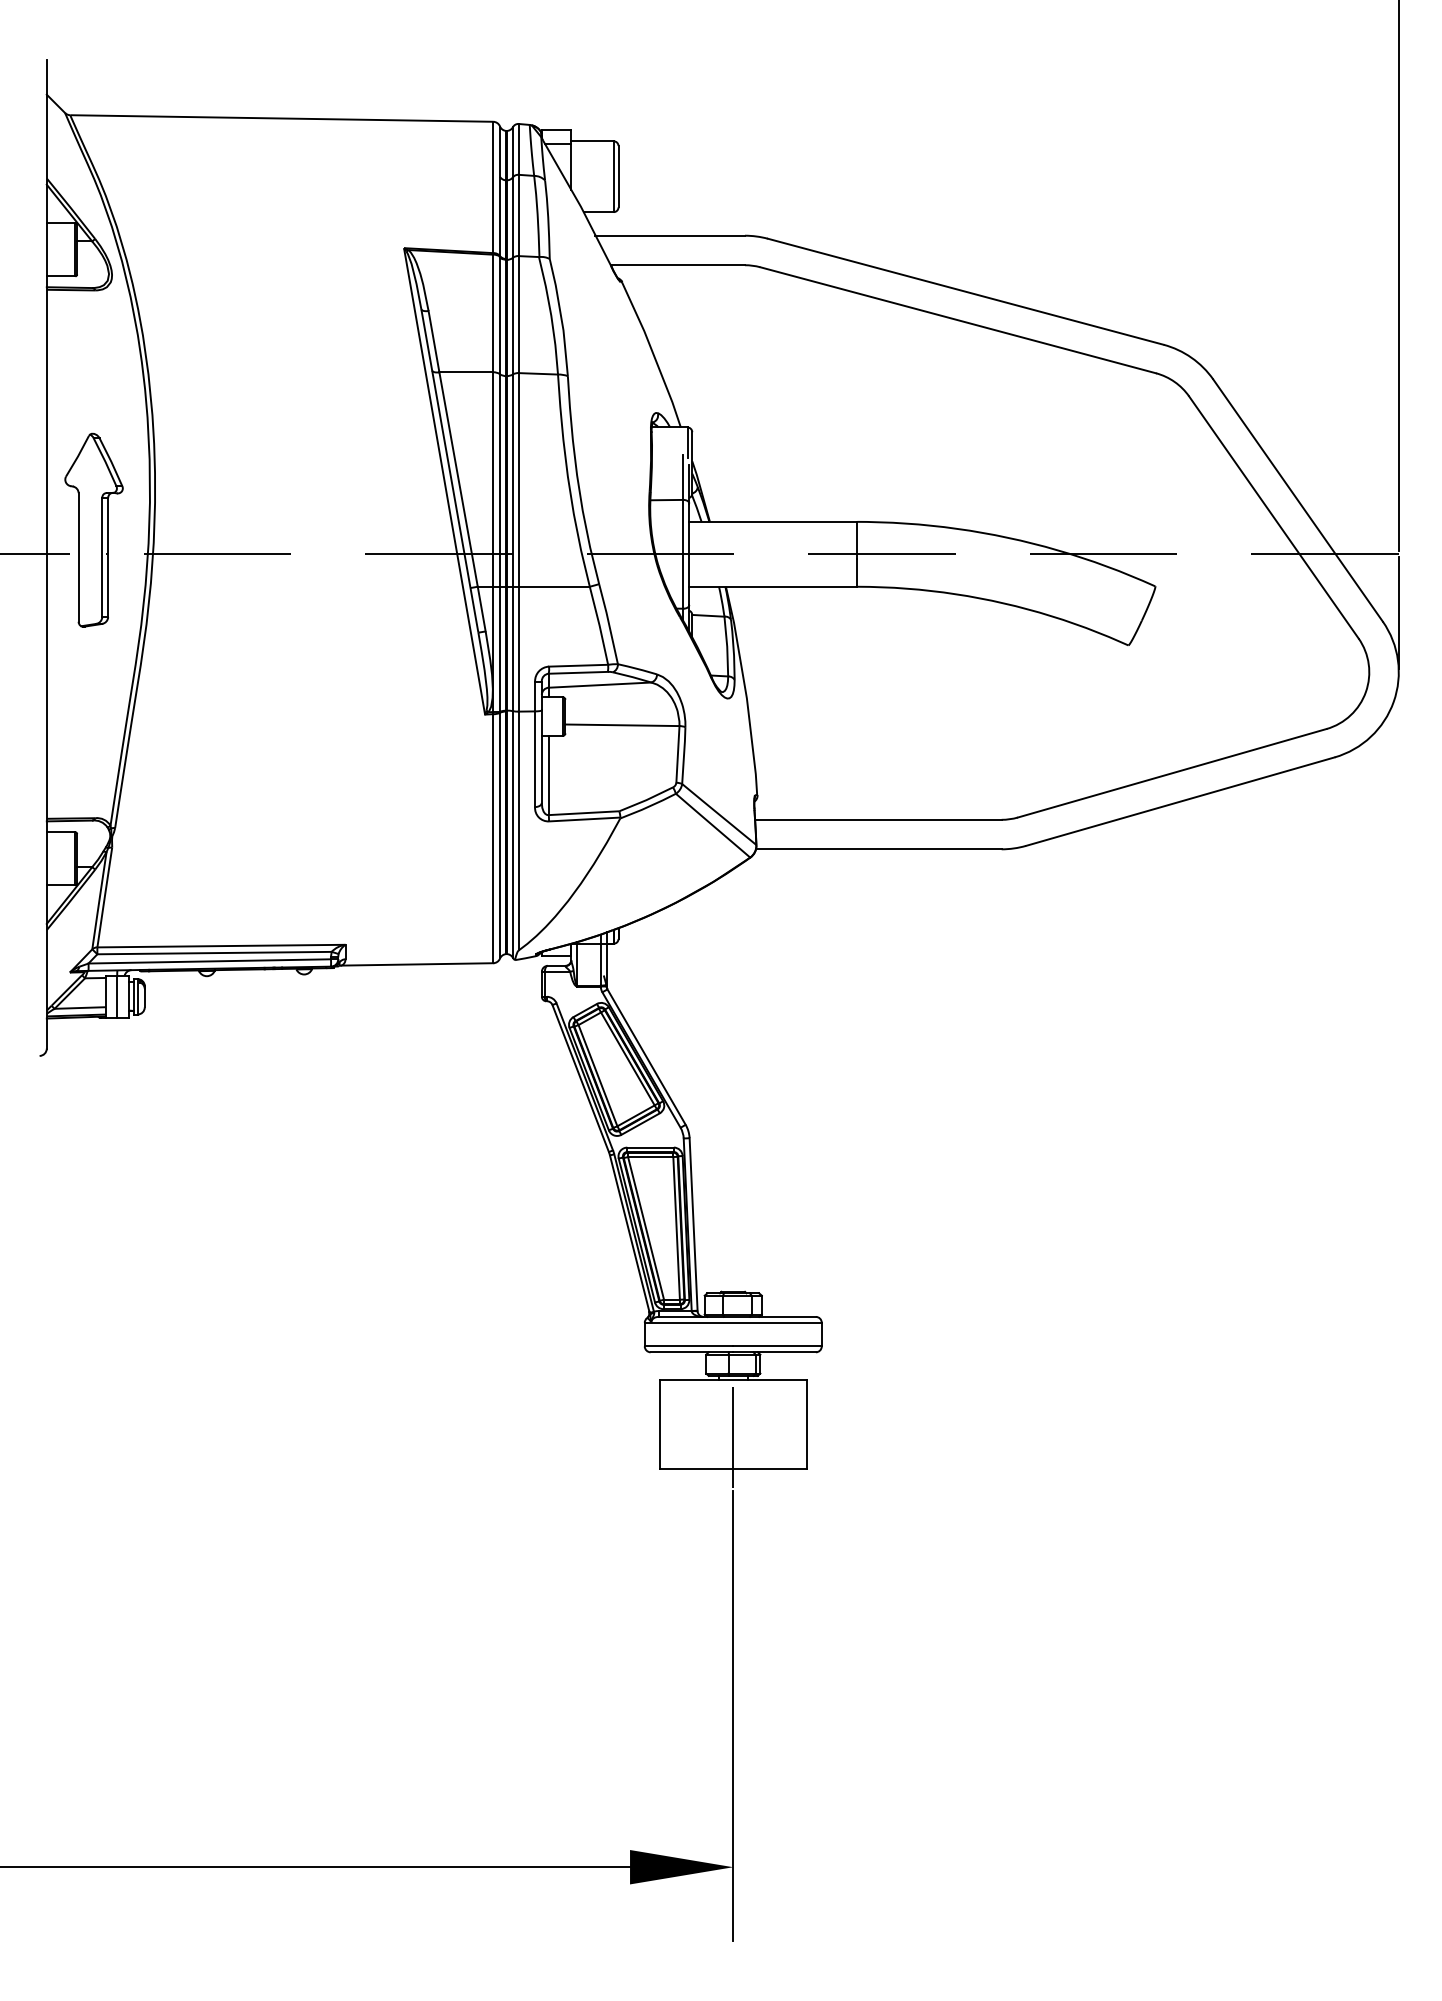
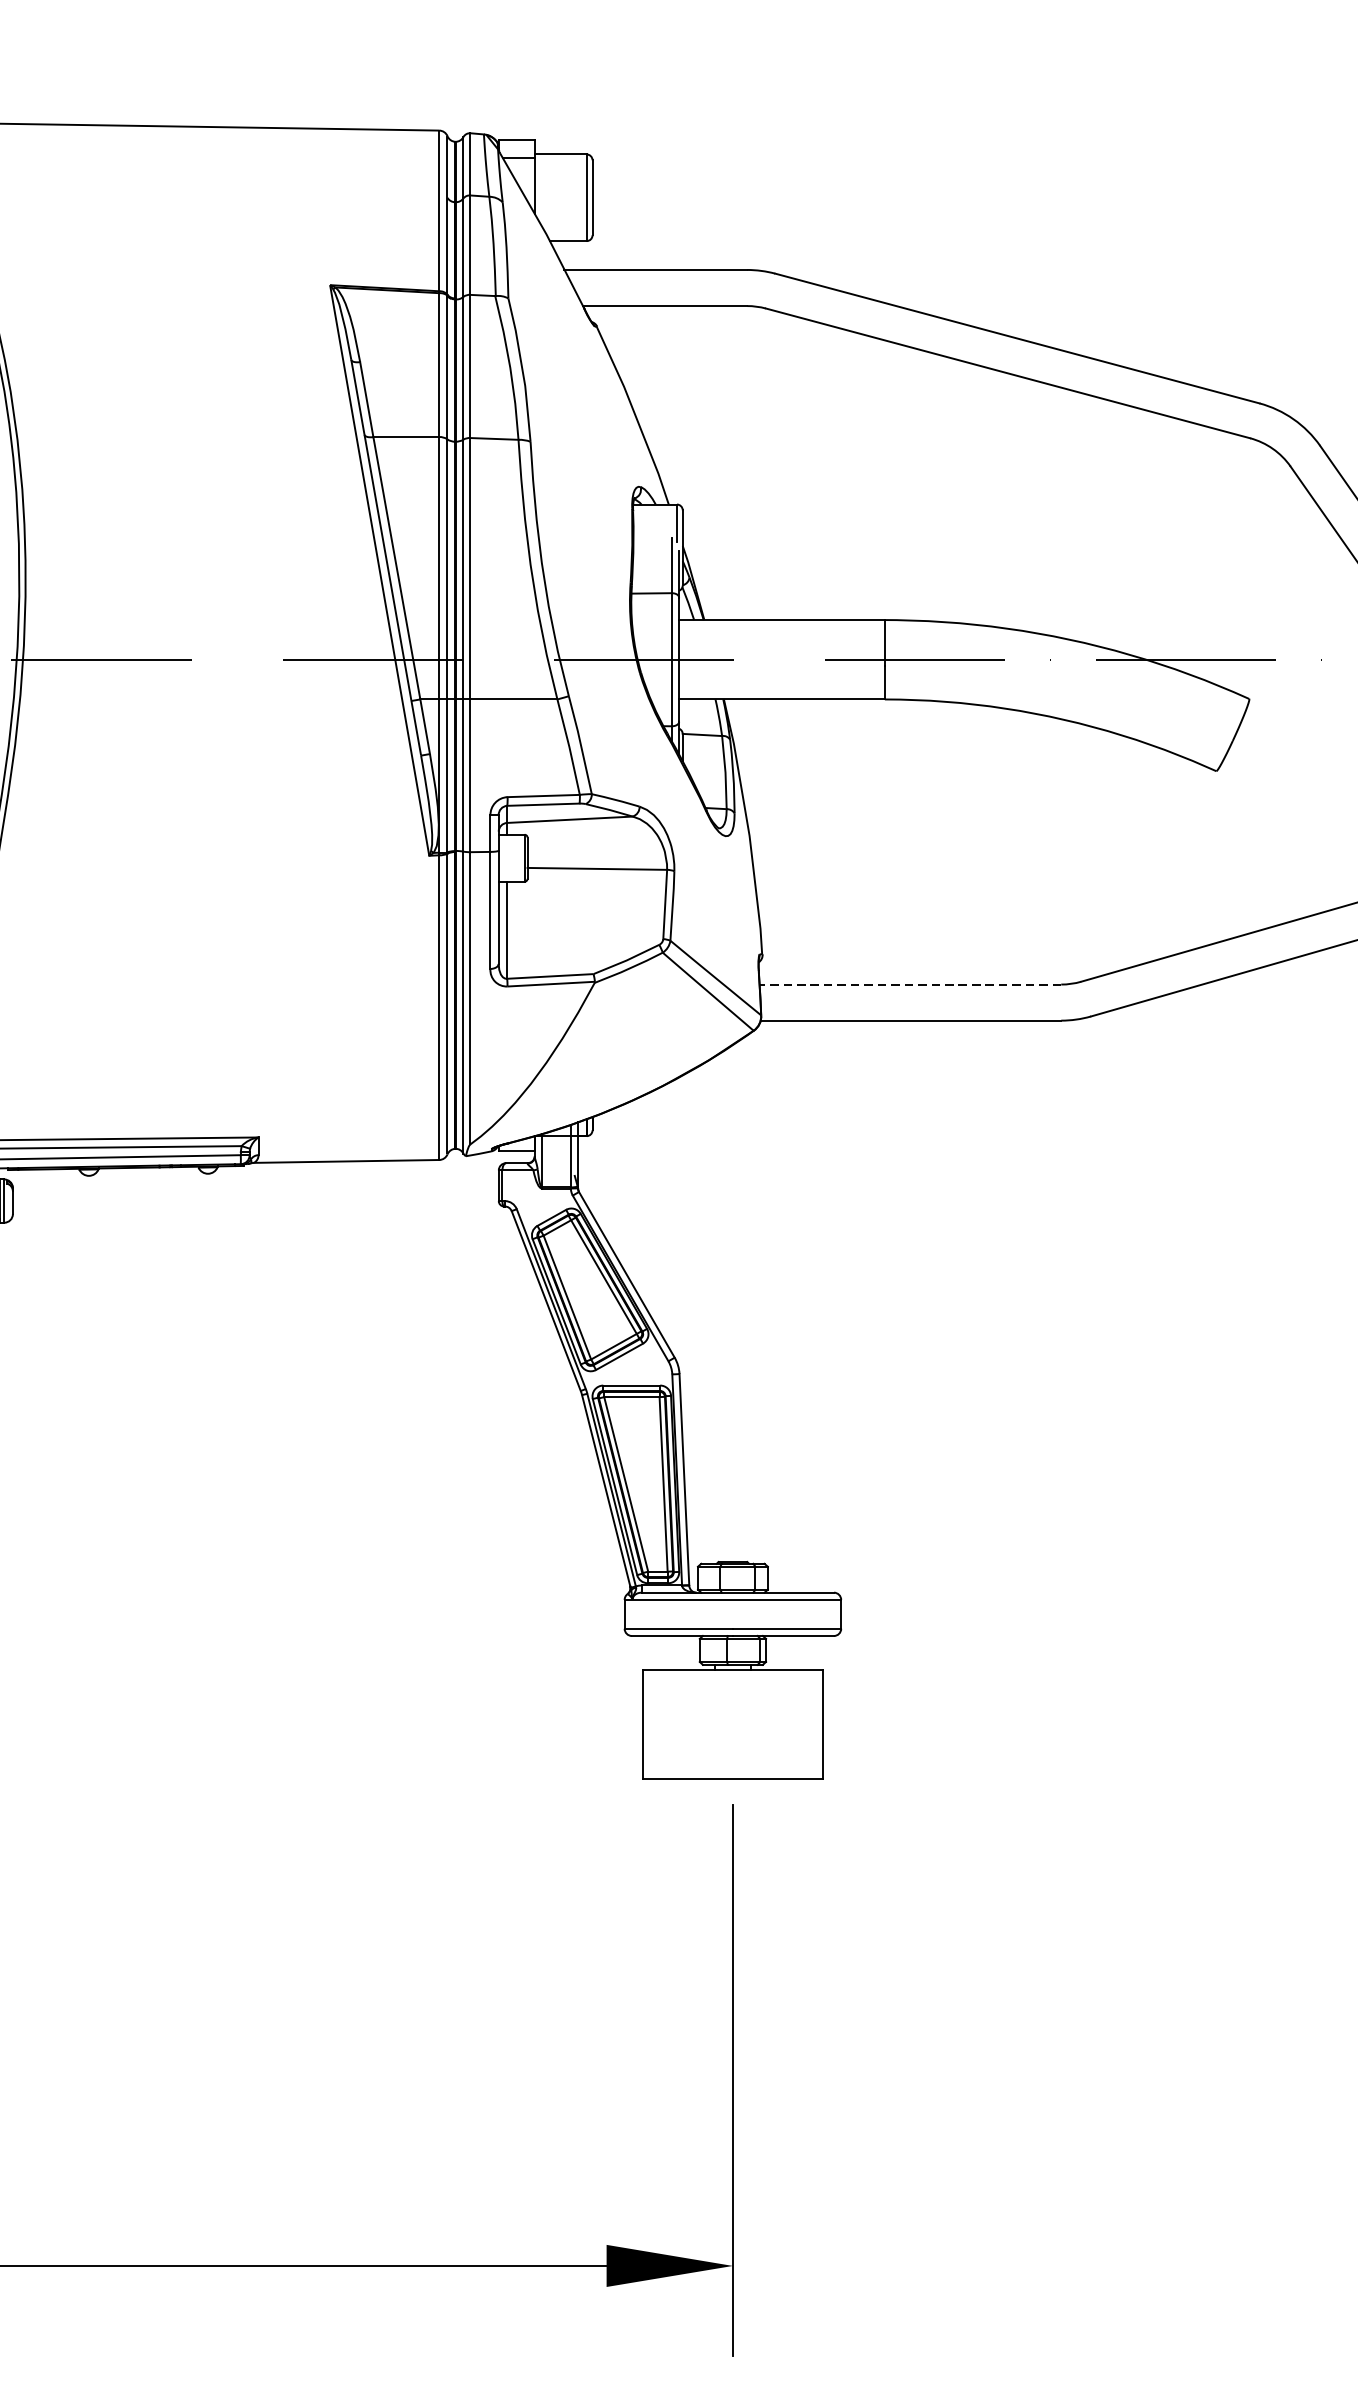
line: (877, 819) -> (909, 984), solid -> dashed
line: (733, 1437) -> (733, 1740), removed

